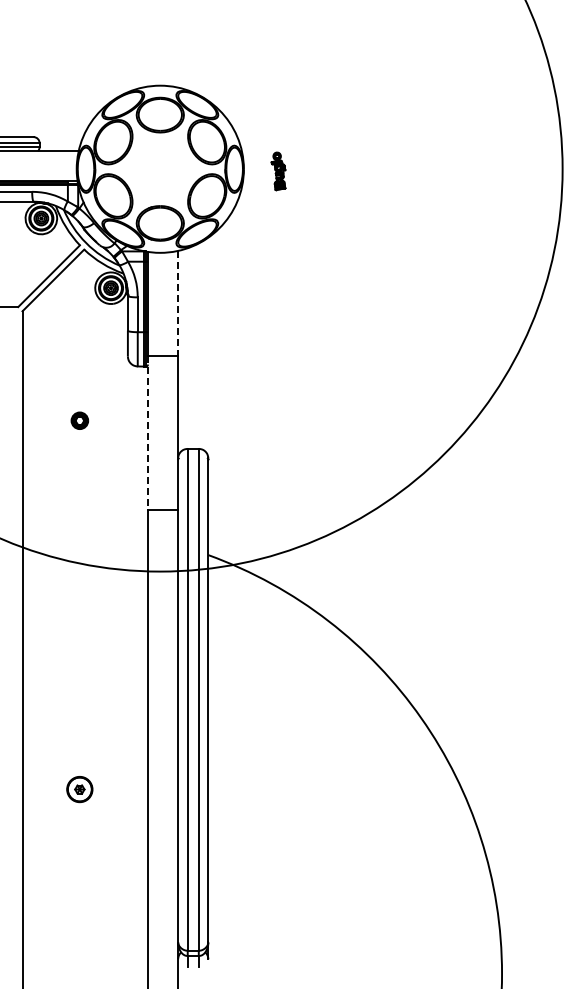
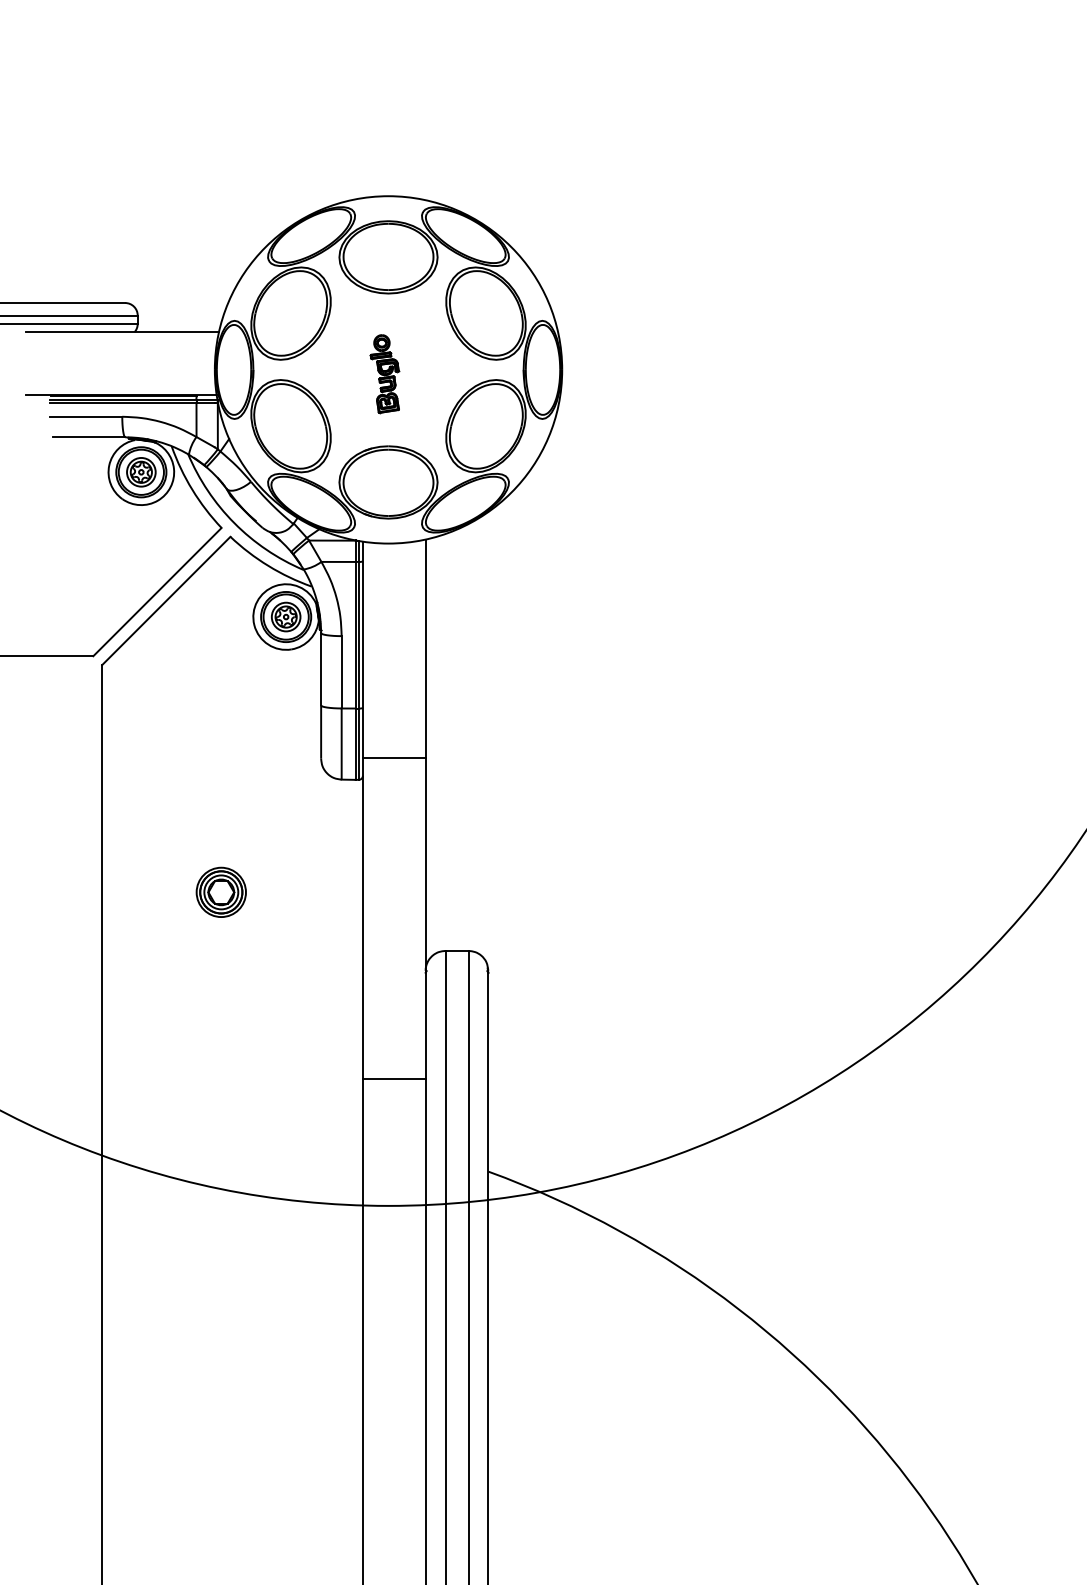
part: (278, 171) -> (384, 374), moved
line: (178, 303) -> (426, 648), dashed -> solid
part: (79, 420) -> (220, 891), size x1.43
line: (148, 433) -> (363, 918), dashed -> solid

